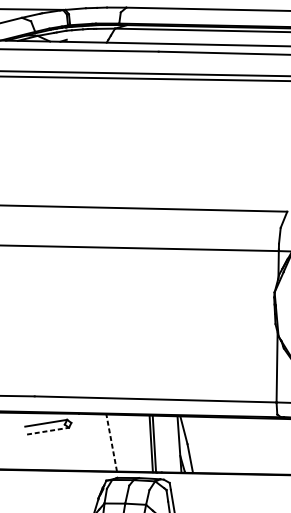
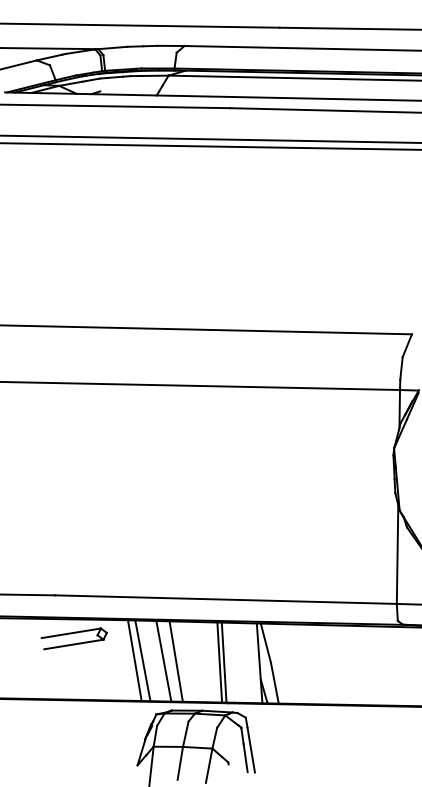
line: (48, 431) -> (74, 644), dashed -> solid
line: (90, 442) -> (134, 660), added
line: (96, 442) -> (142, 660), added
line: (111, 443) -> (163, 661), dashed -> solid
line: (119, 443) -> (175, 661), added

